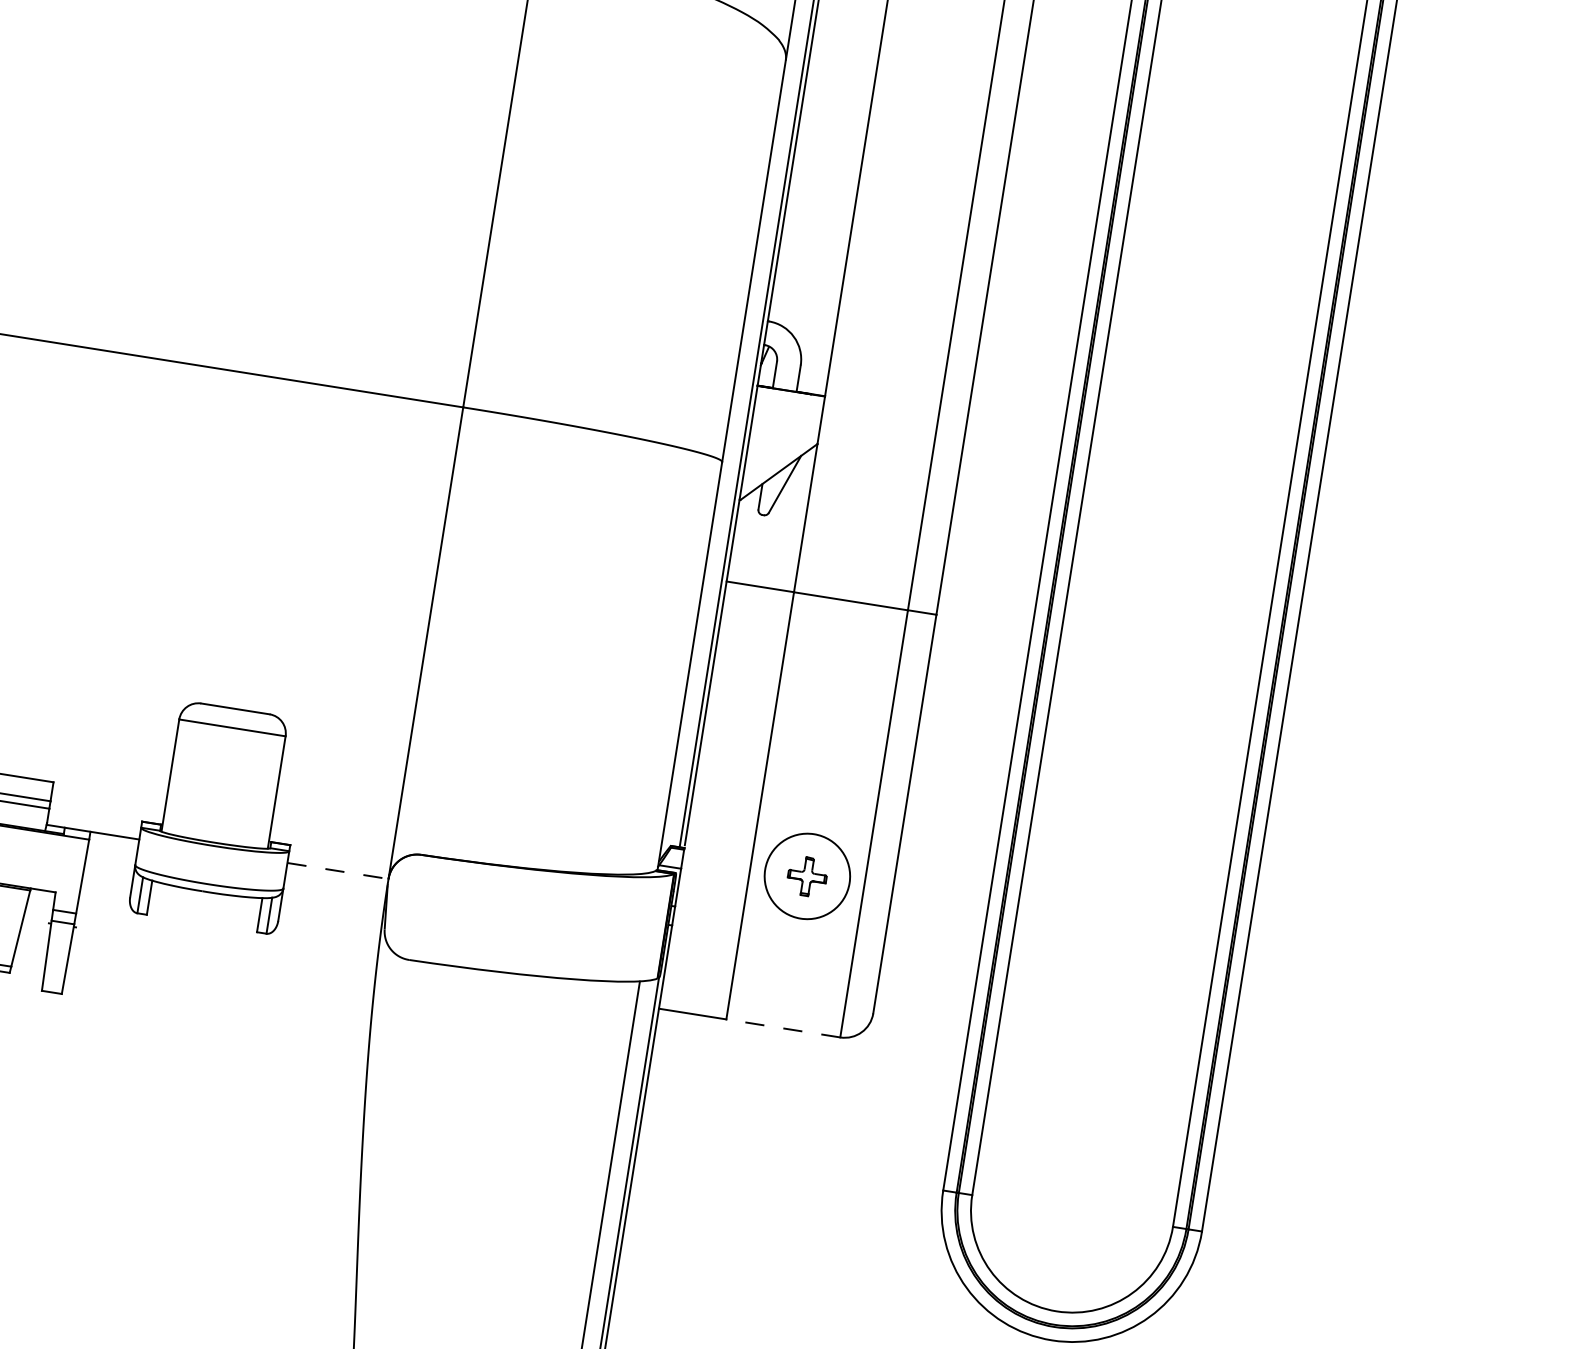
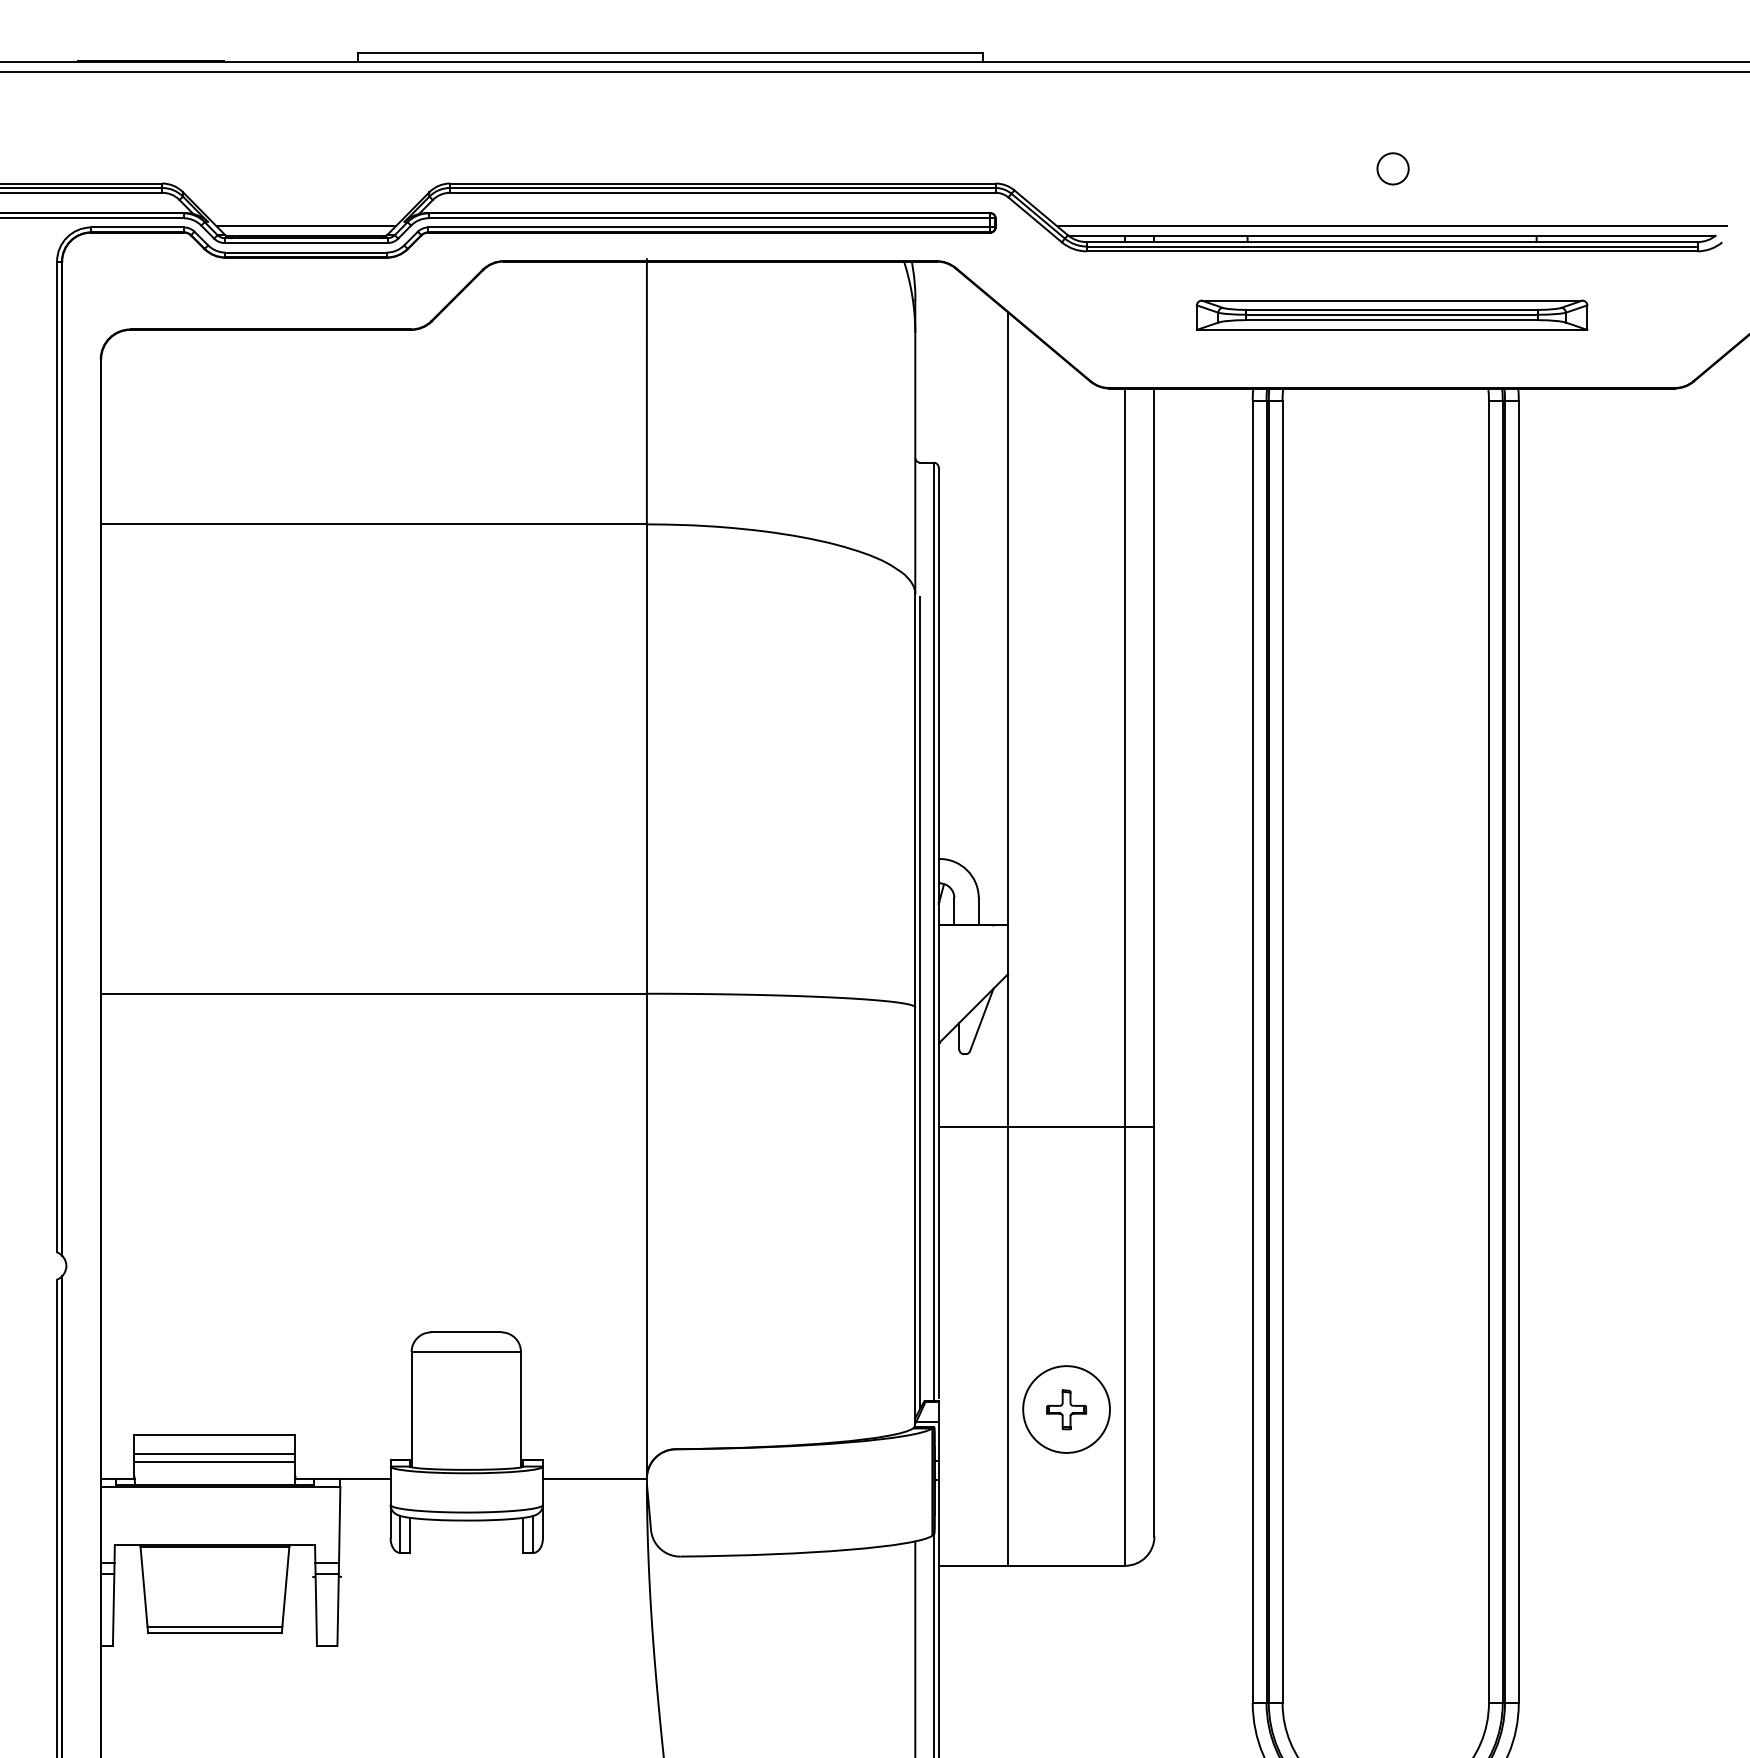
line: (728, 458) -> (920, 1002), added
line: (337, 870) -> (594, 1478), dashed -> solid
line: (783, 1028) -> (1066, 1565), dashed -> solid

